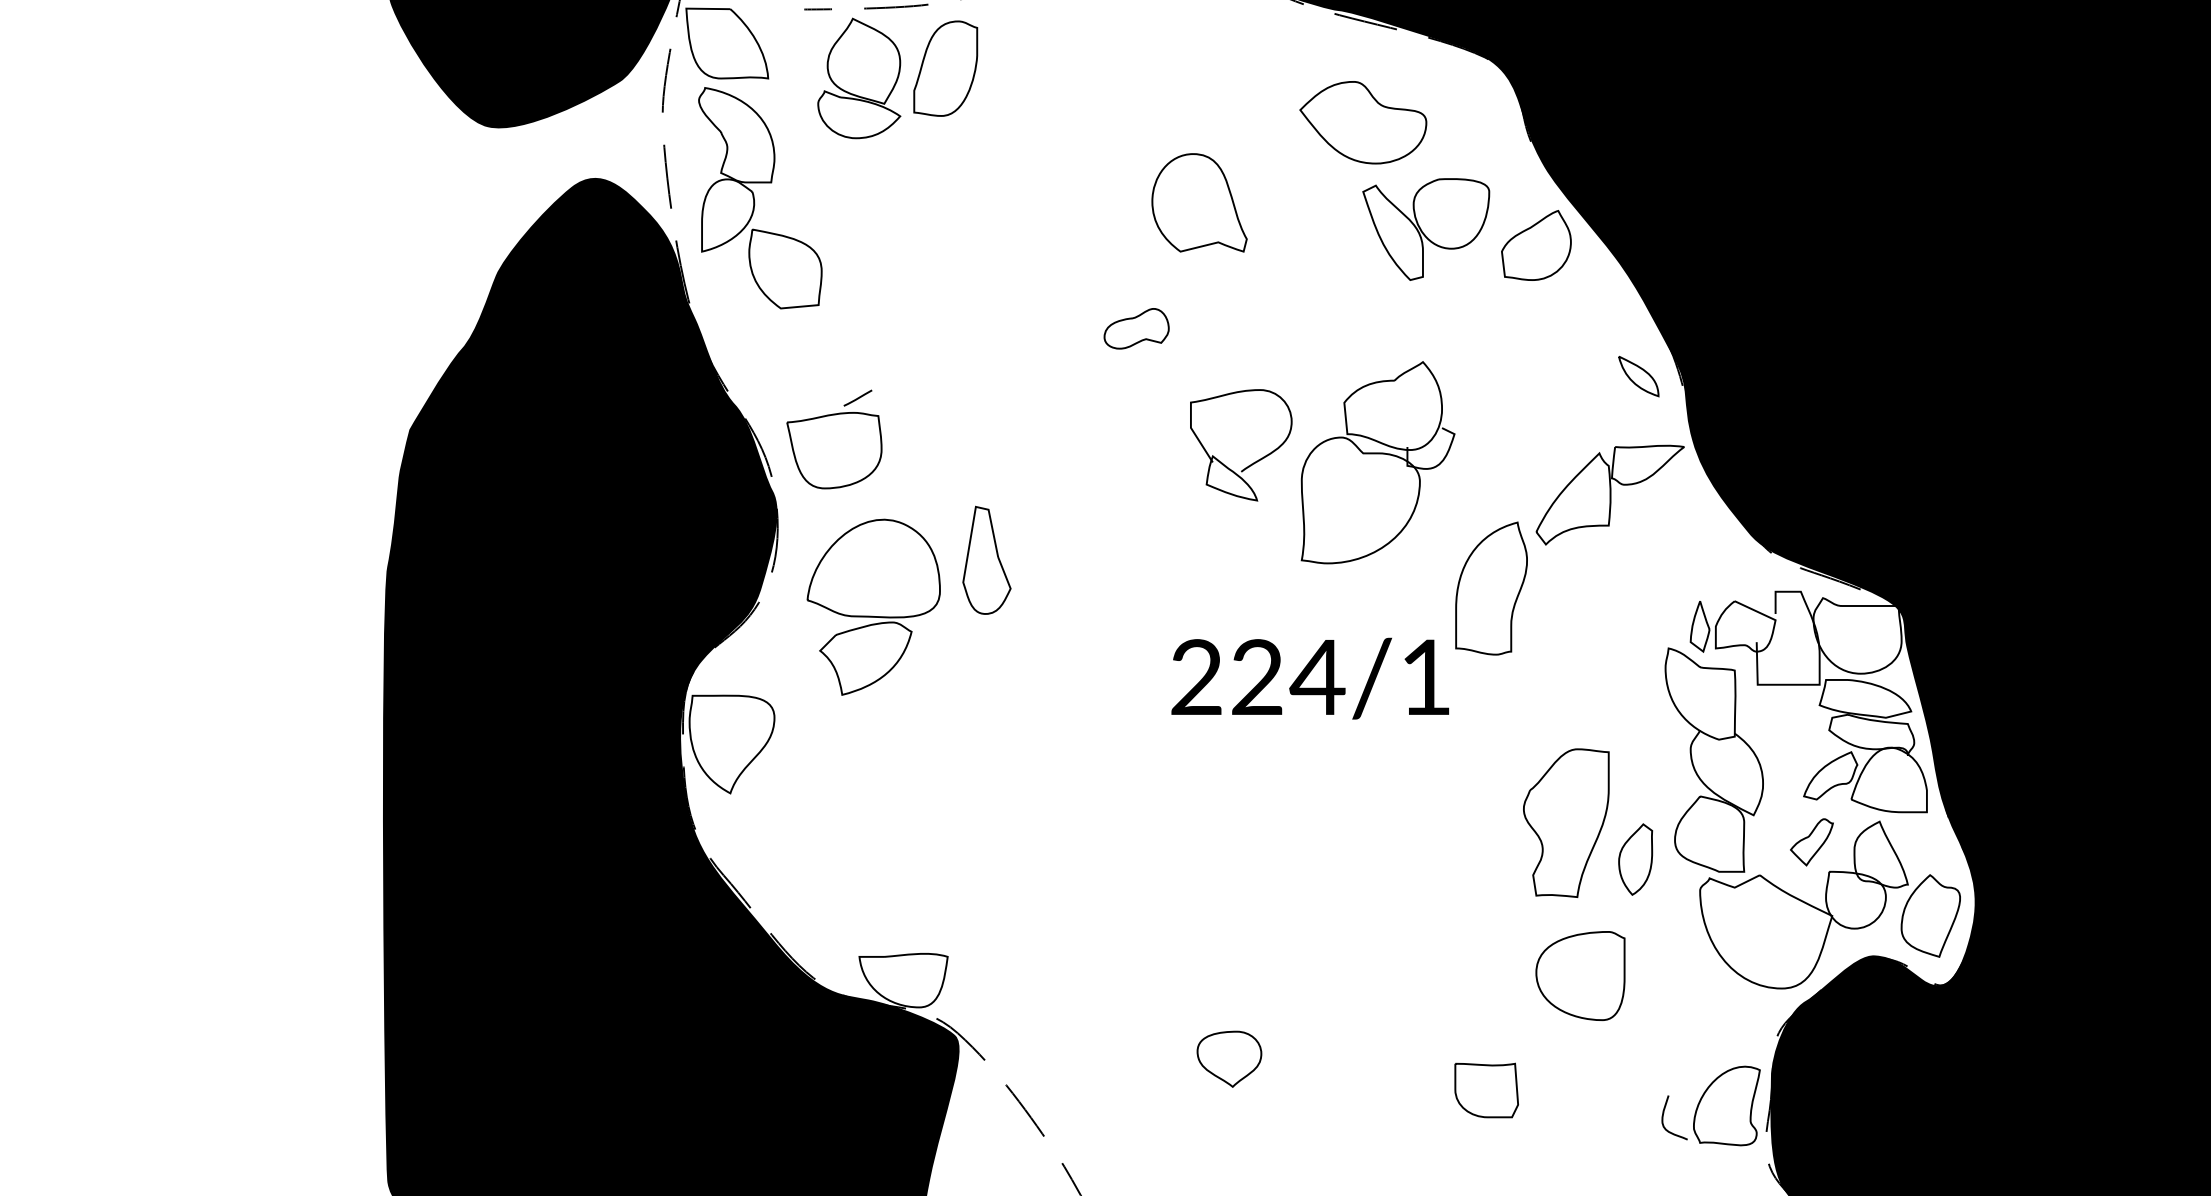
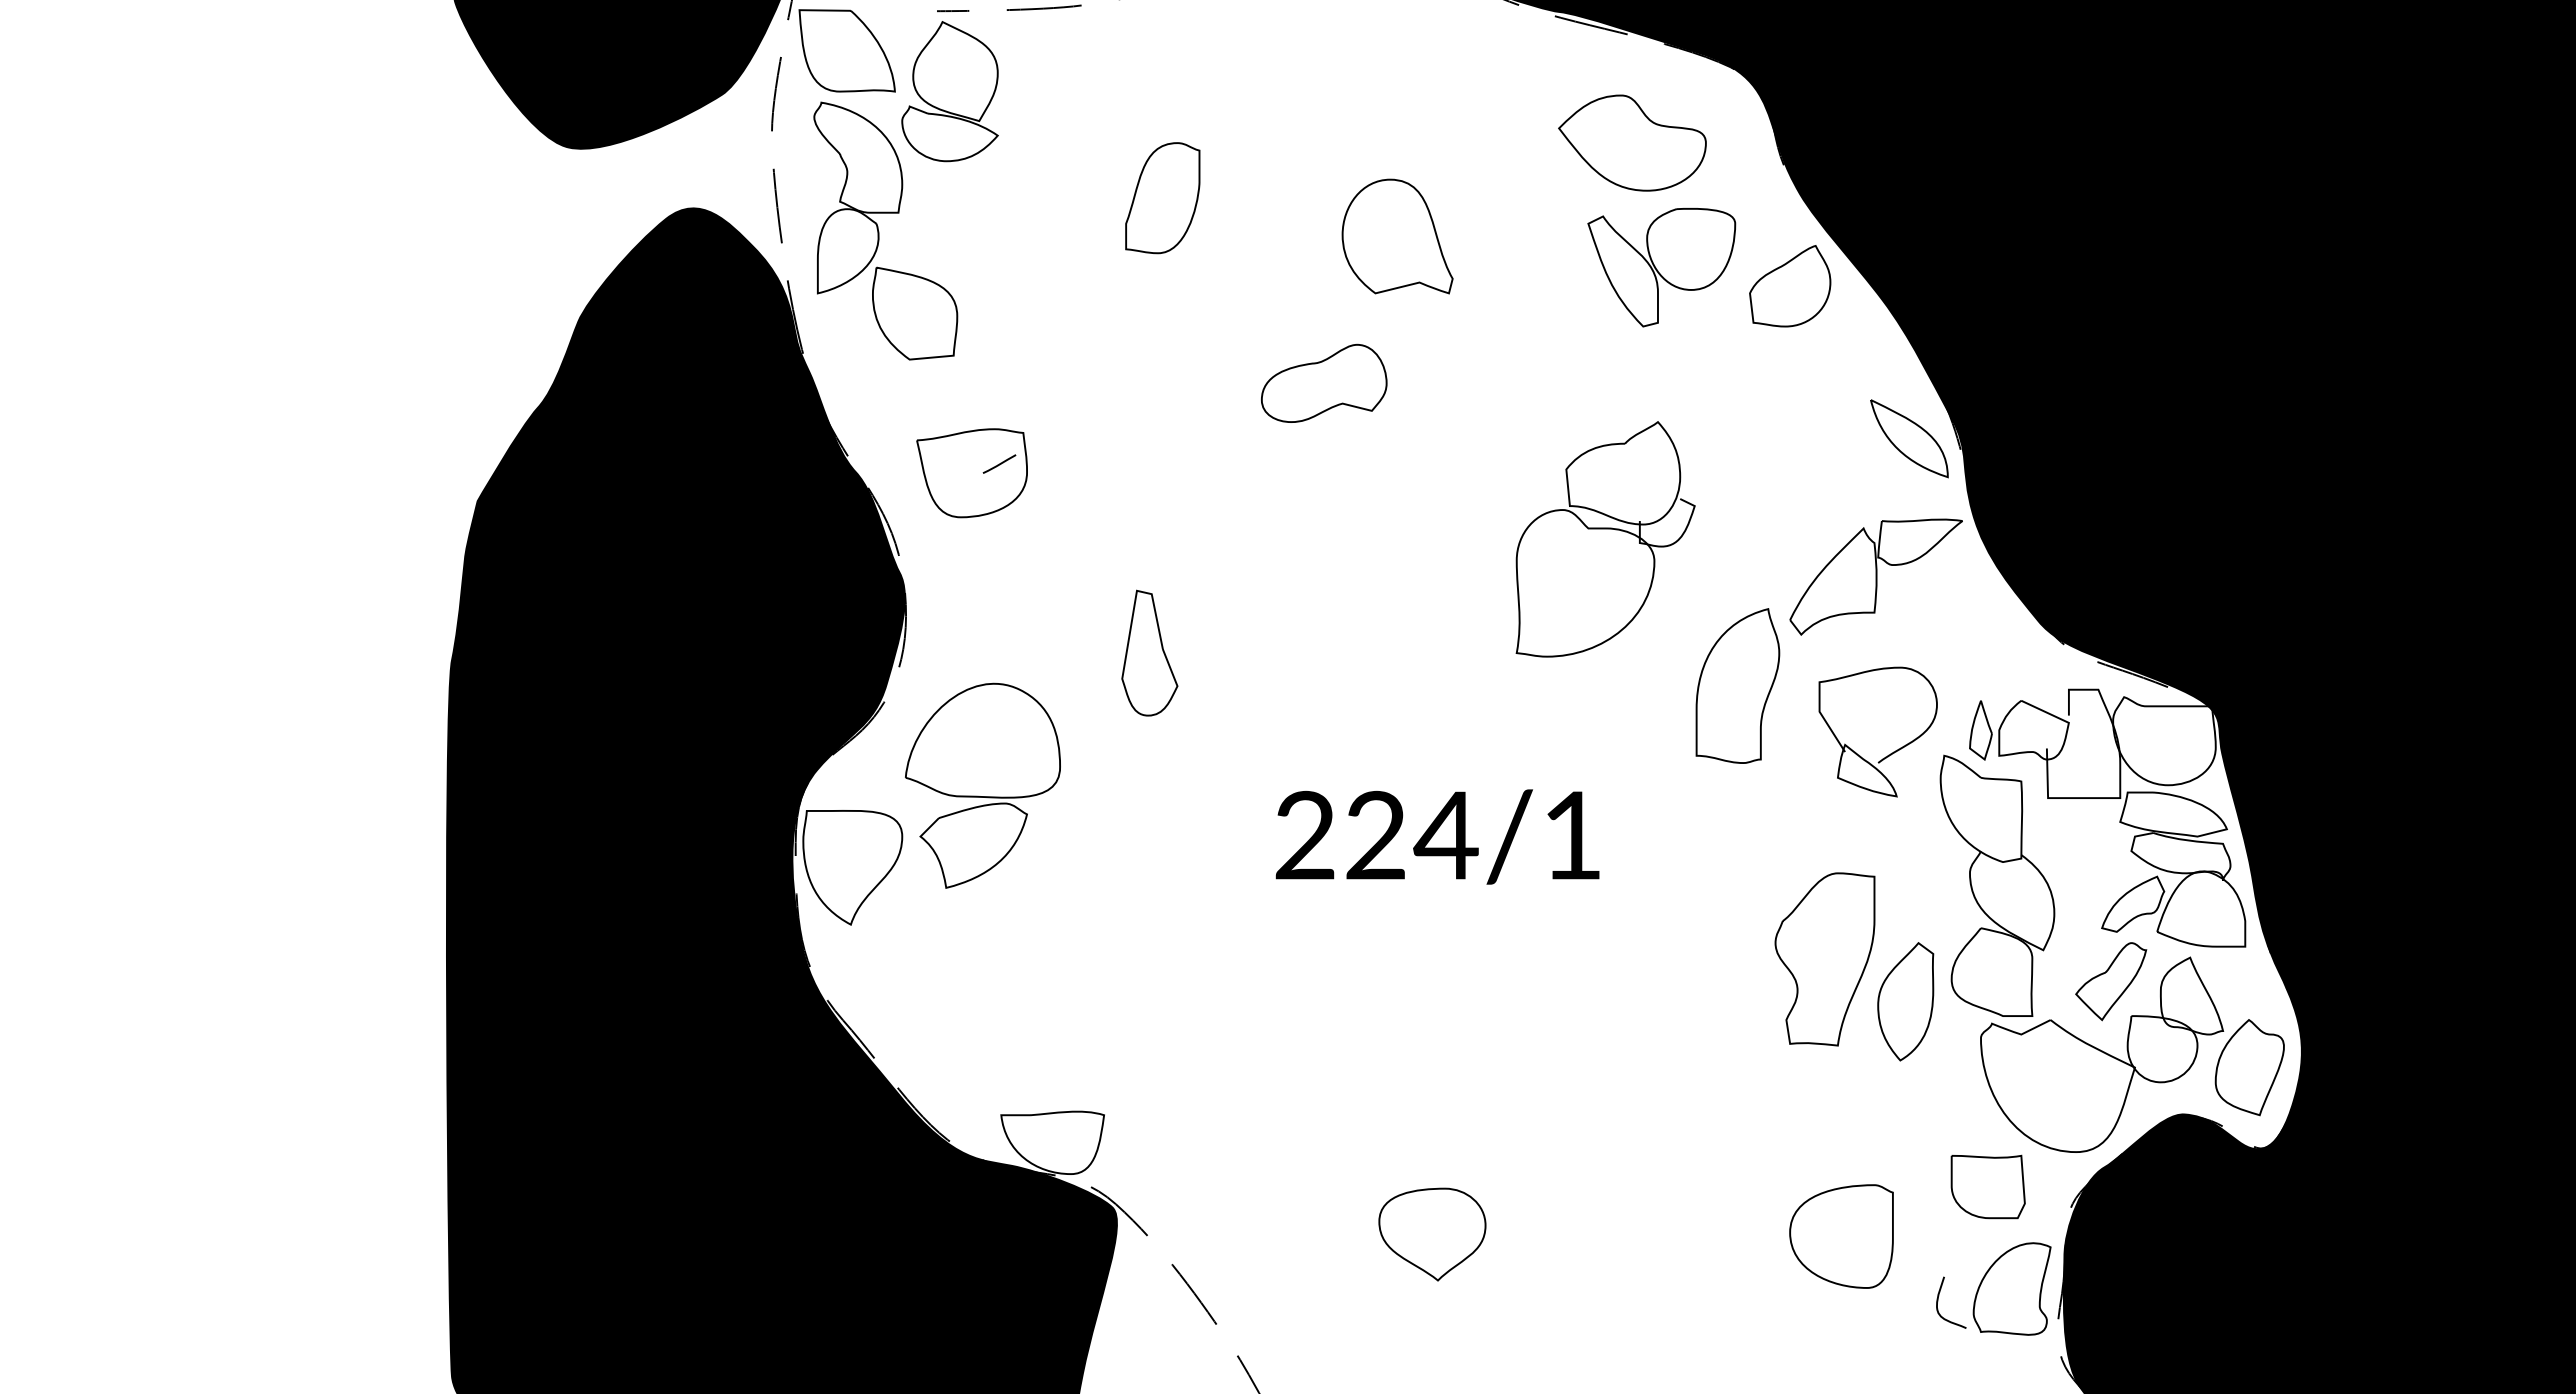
part: (945, 68) -> (1162, 198), moved
part: (858, 78) -> (949, 91), moved
part: (1363, 122) -> (1632, 142), moved
part: (1136, 328) -> (1324, 382), size x1.67
part: (1638, 376) -> (1909, 438), size x1.67
part: (833, 450) -> (971, 473), moved
part: (1250, 464) -> (1888, 754), moved
part: (873, 607) -> (982, 785), moved
text: (1310, 678) -> (1437, 836), moved
part: (1812, 842) -> (2111, 981), size x1.43
part: (1635, 859) -> (1905, 1001), size x1.43
part: (1580, 975) -> (1841, 1236), moved
part: (1229, 1059) -> (1432, 1234), size x1.43
part: (1486, 1090) -> (1987, 1186), moved

